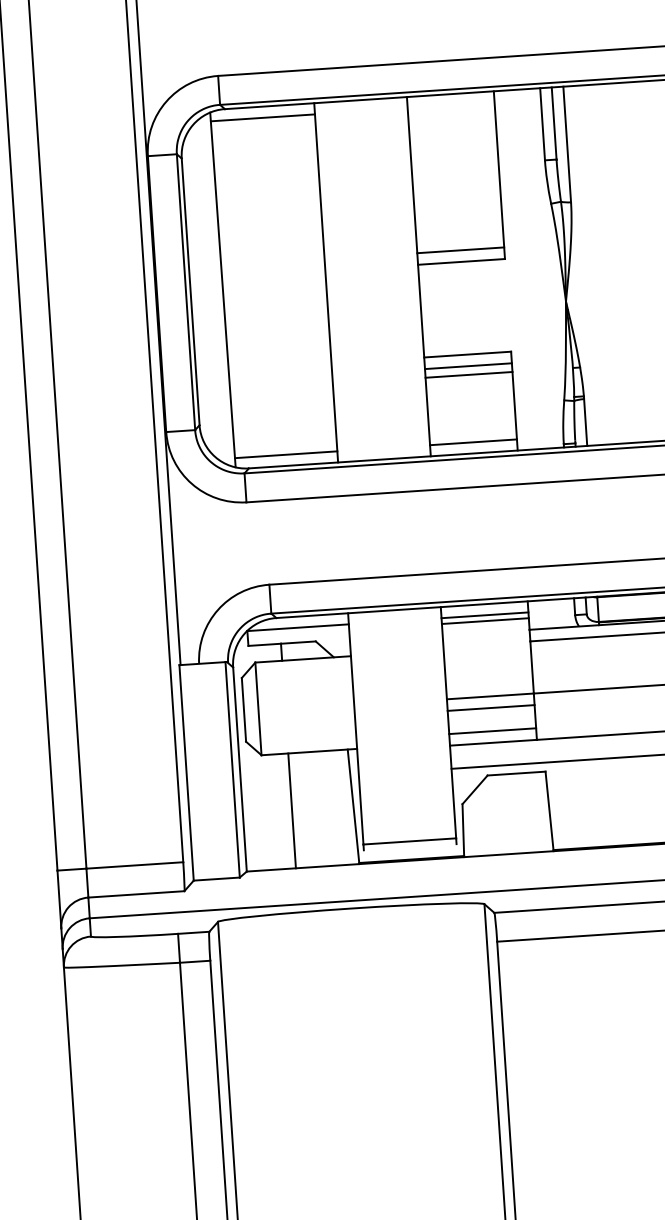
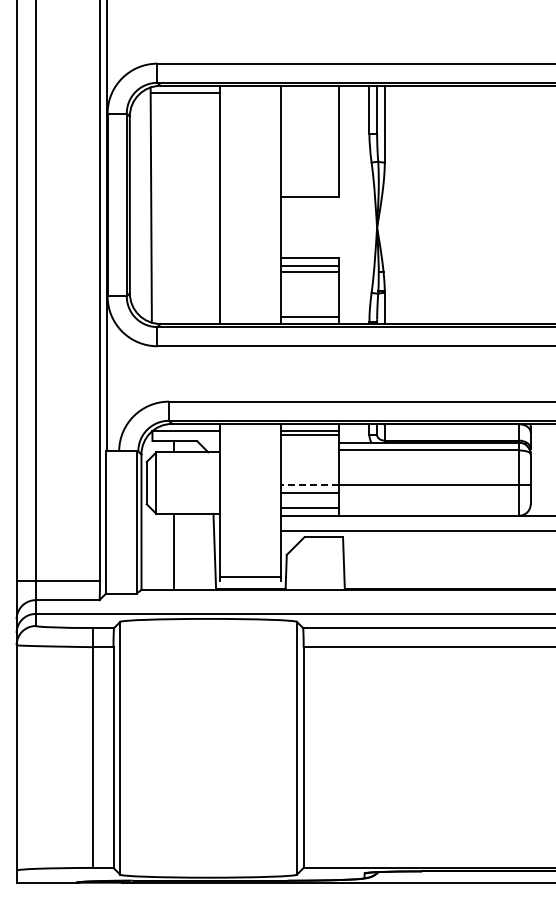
line: (460, 250) -> (309, 189), removed
line: (285, 454) -> (185, 316), removed
line: (489, 697) -> (309, 485), solid -> dashed

